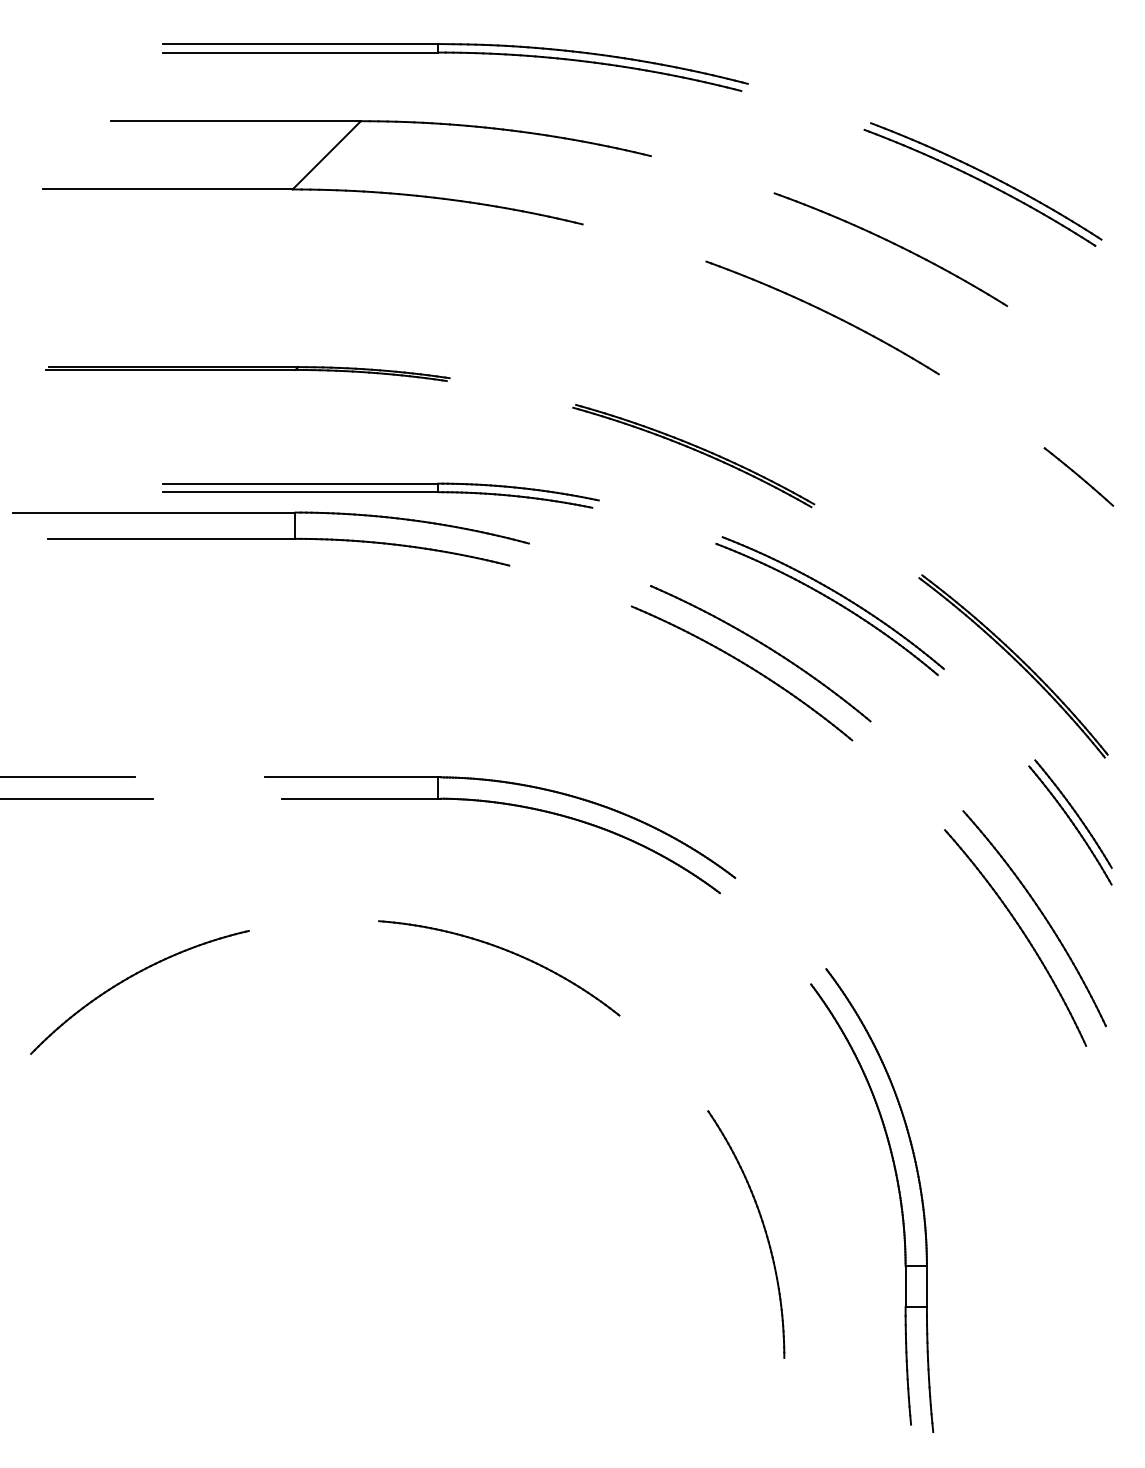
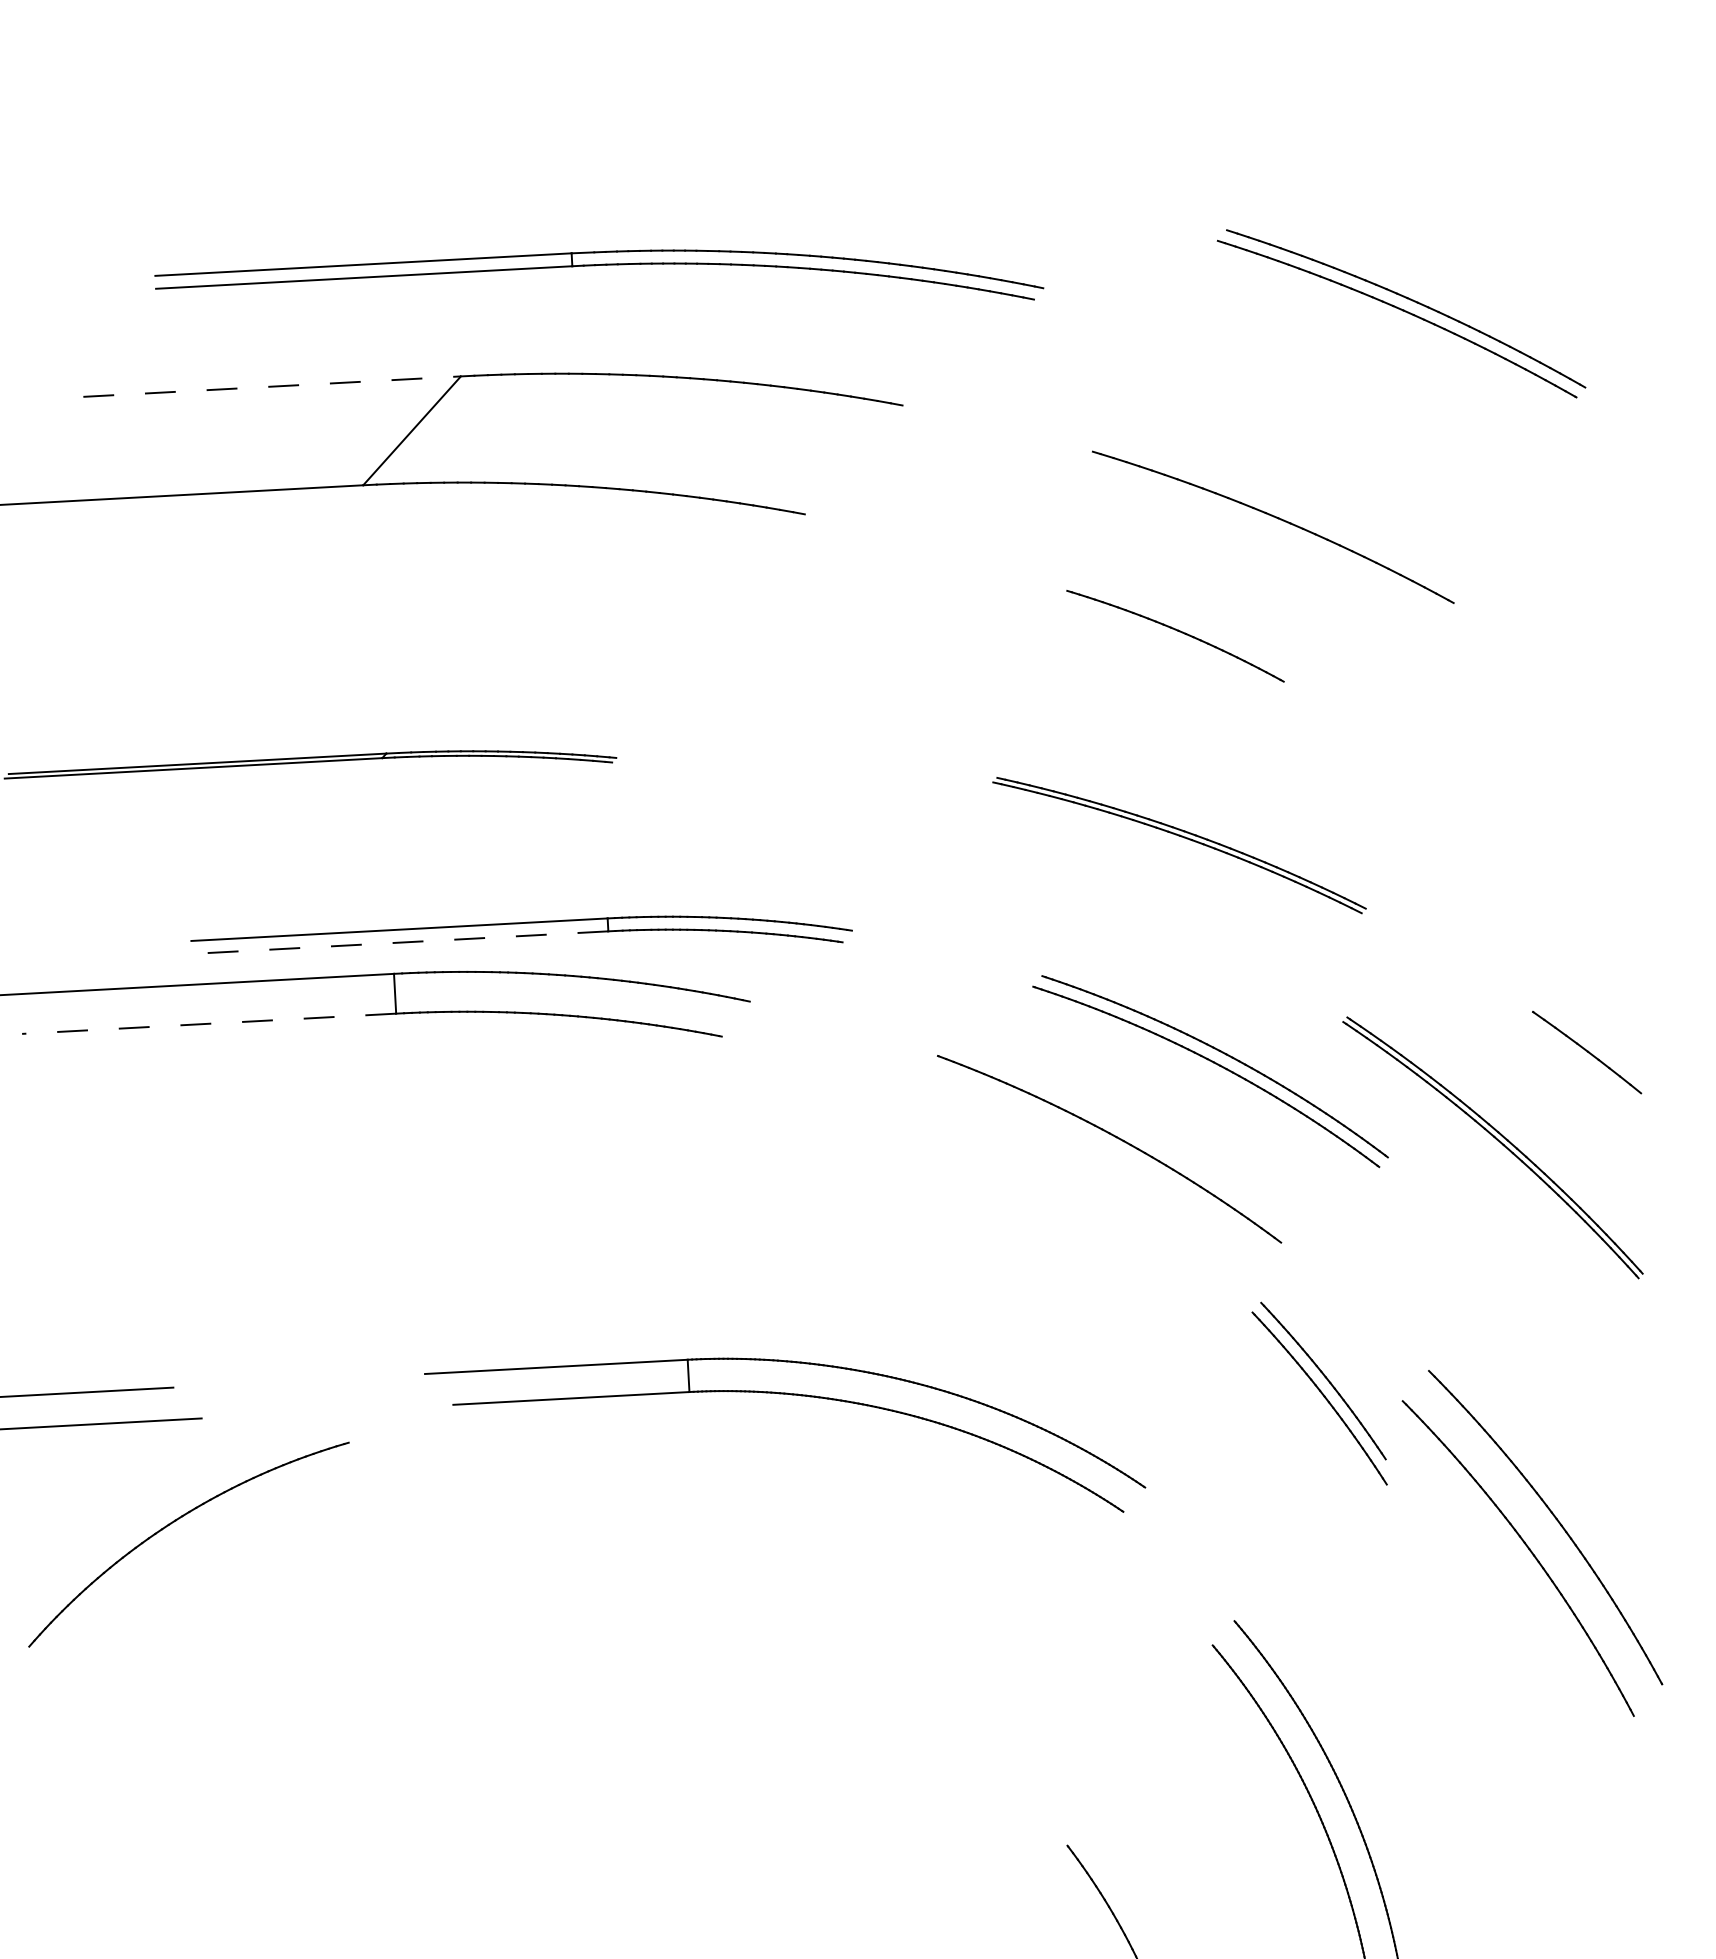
line: (236, 121) -> (272, 387), solid -> dashed
part: (982, 184) -> (1400, 313), moved
part: (822, 317) -> (1175, 635), size x0.6
part: (693, 456) -> (1179, 846), moved
line: (1078, 476) -> (1586, 1051), moved
line: (300, 492) -> (399, 943), solid -> dashed
line: (171, 538) -> (208, 1023), solid -> dashed
part: (746, 666) -> (1088, 1169), removed
part: (501, 804) -> (785, 1395), moved
part: (1070, 822) -> (1319, 1394), moved
part: (508, 952) -> (752, 1621), removed
part: (131, 977) -> (174, 1522), moved

